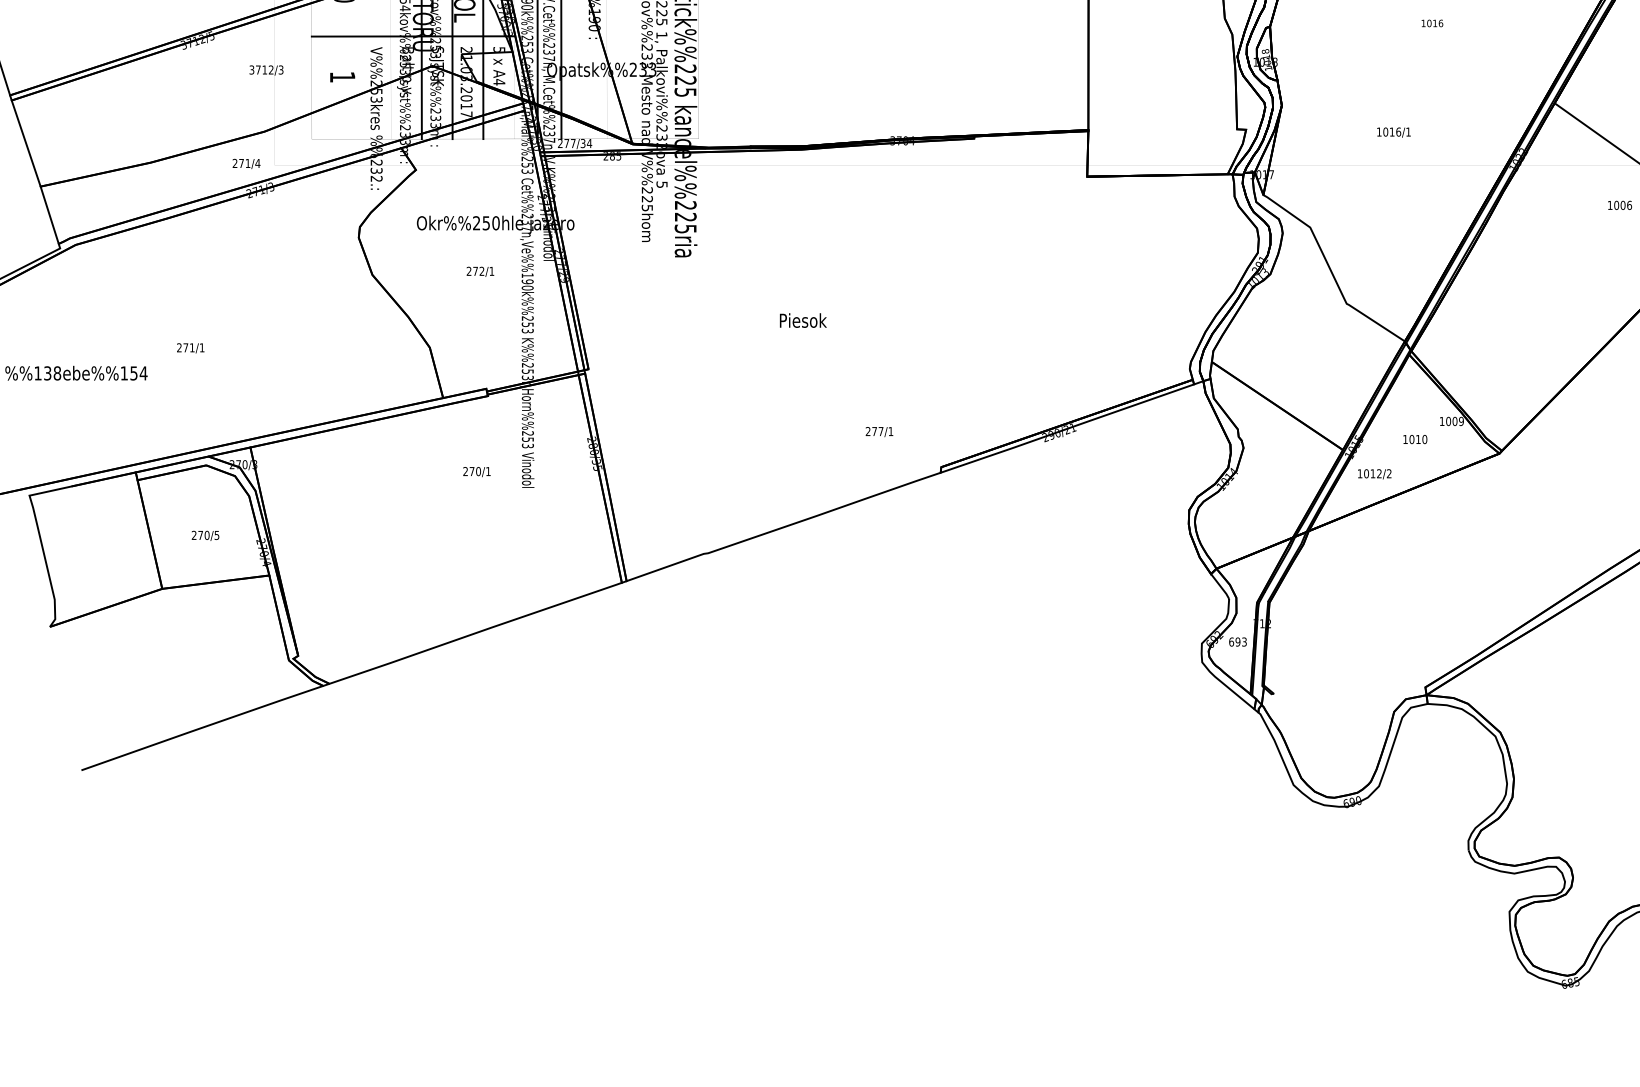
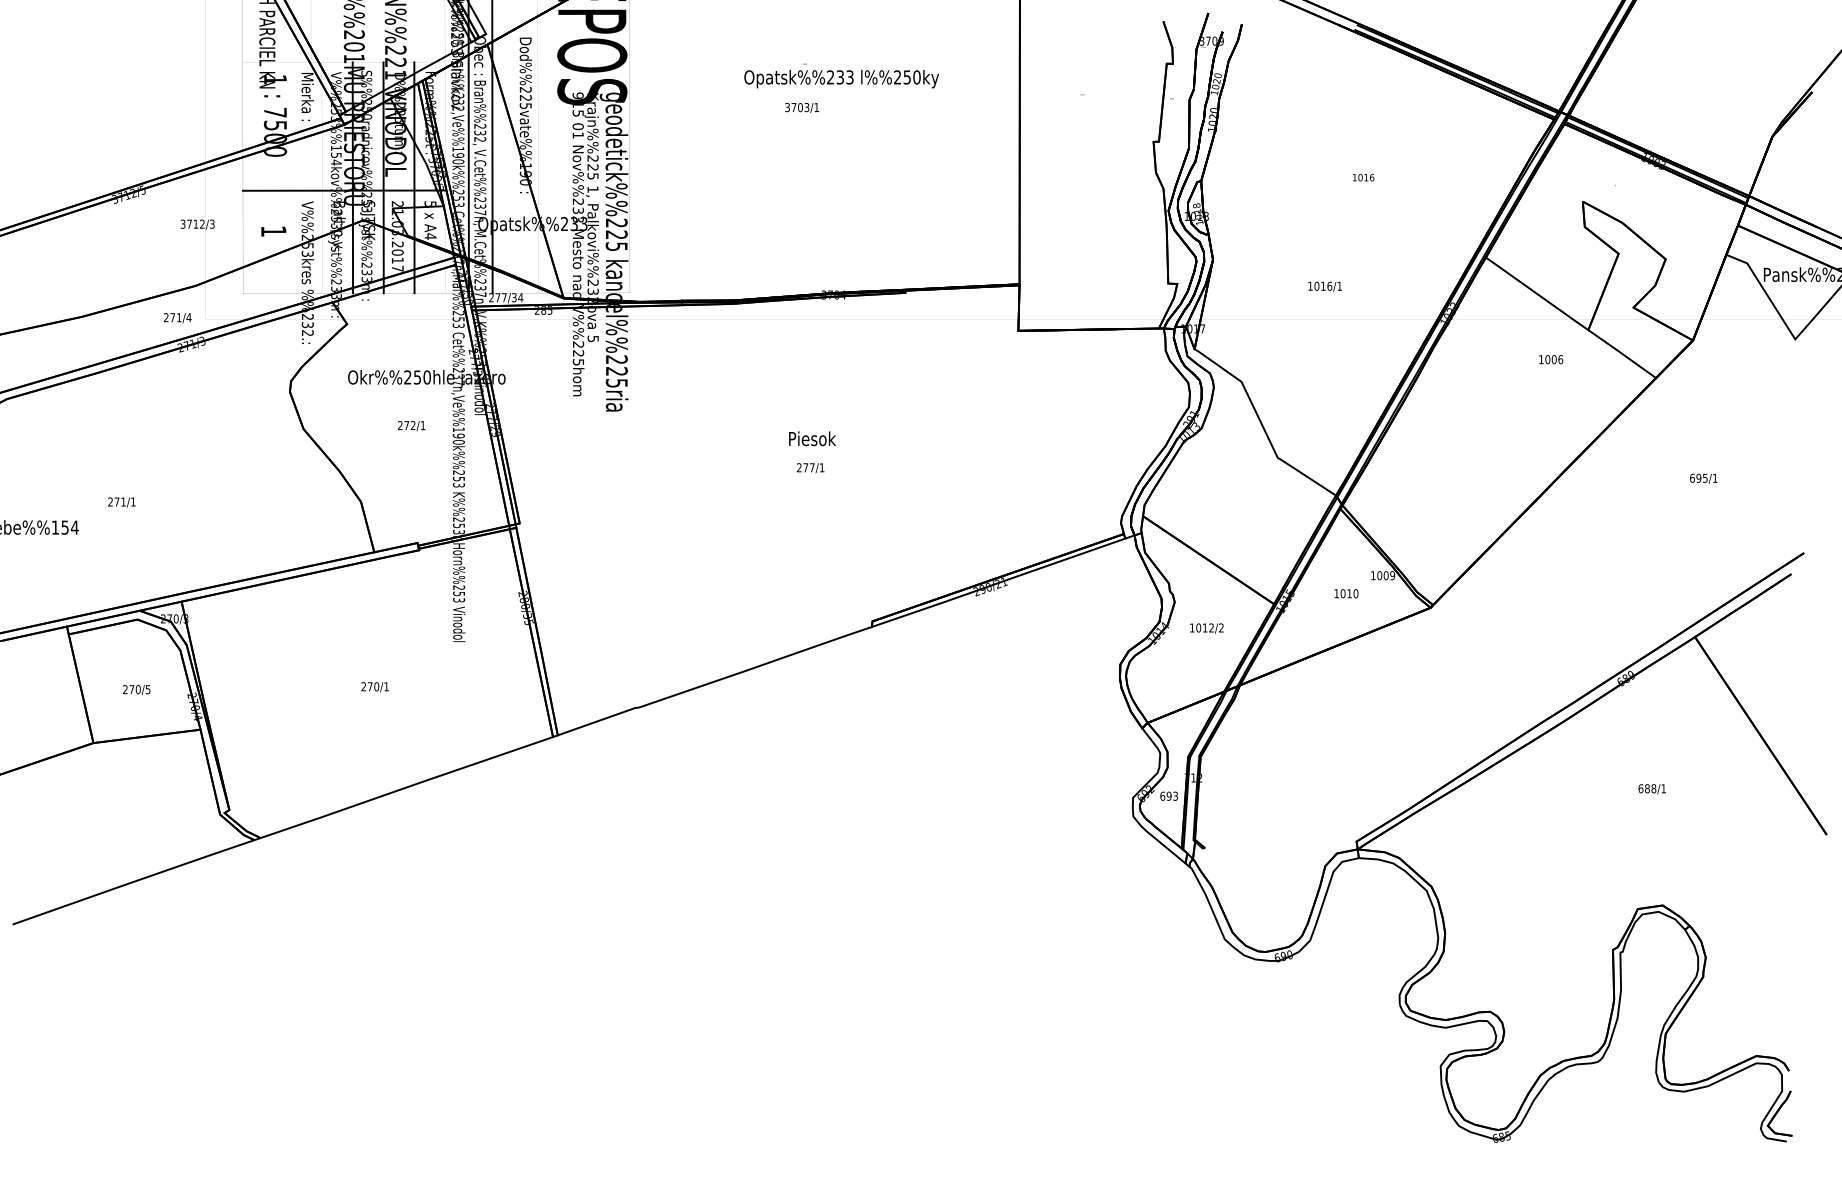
text: (803, 320) -> (812, 438), moved
text: (879, 432) -> (810, 468), moved
text: (476, 472) -> (374, 687), moved
text: (1374, 474) -> (1206, 628), moved

